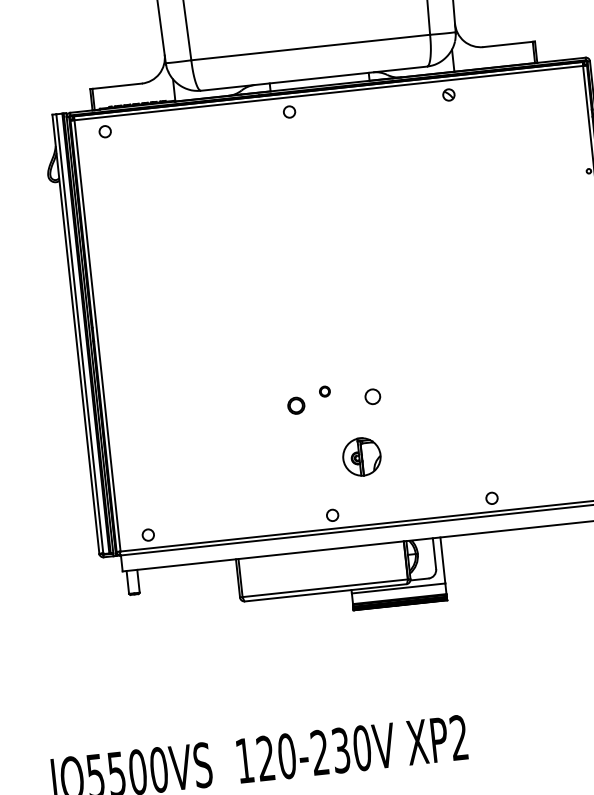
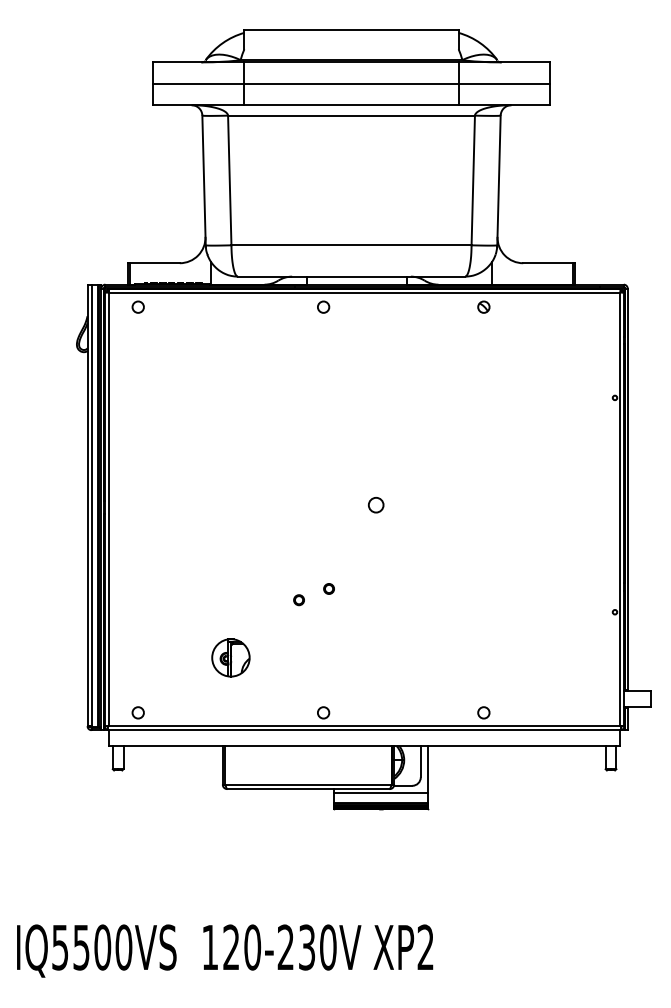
circle: (372, 397) -> (375, 505), moved
part: (295, 406) -> (298, 600), size x0.62
part: (361, 456) -> (230, 657), moved

